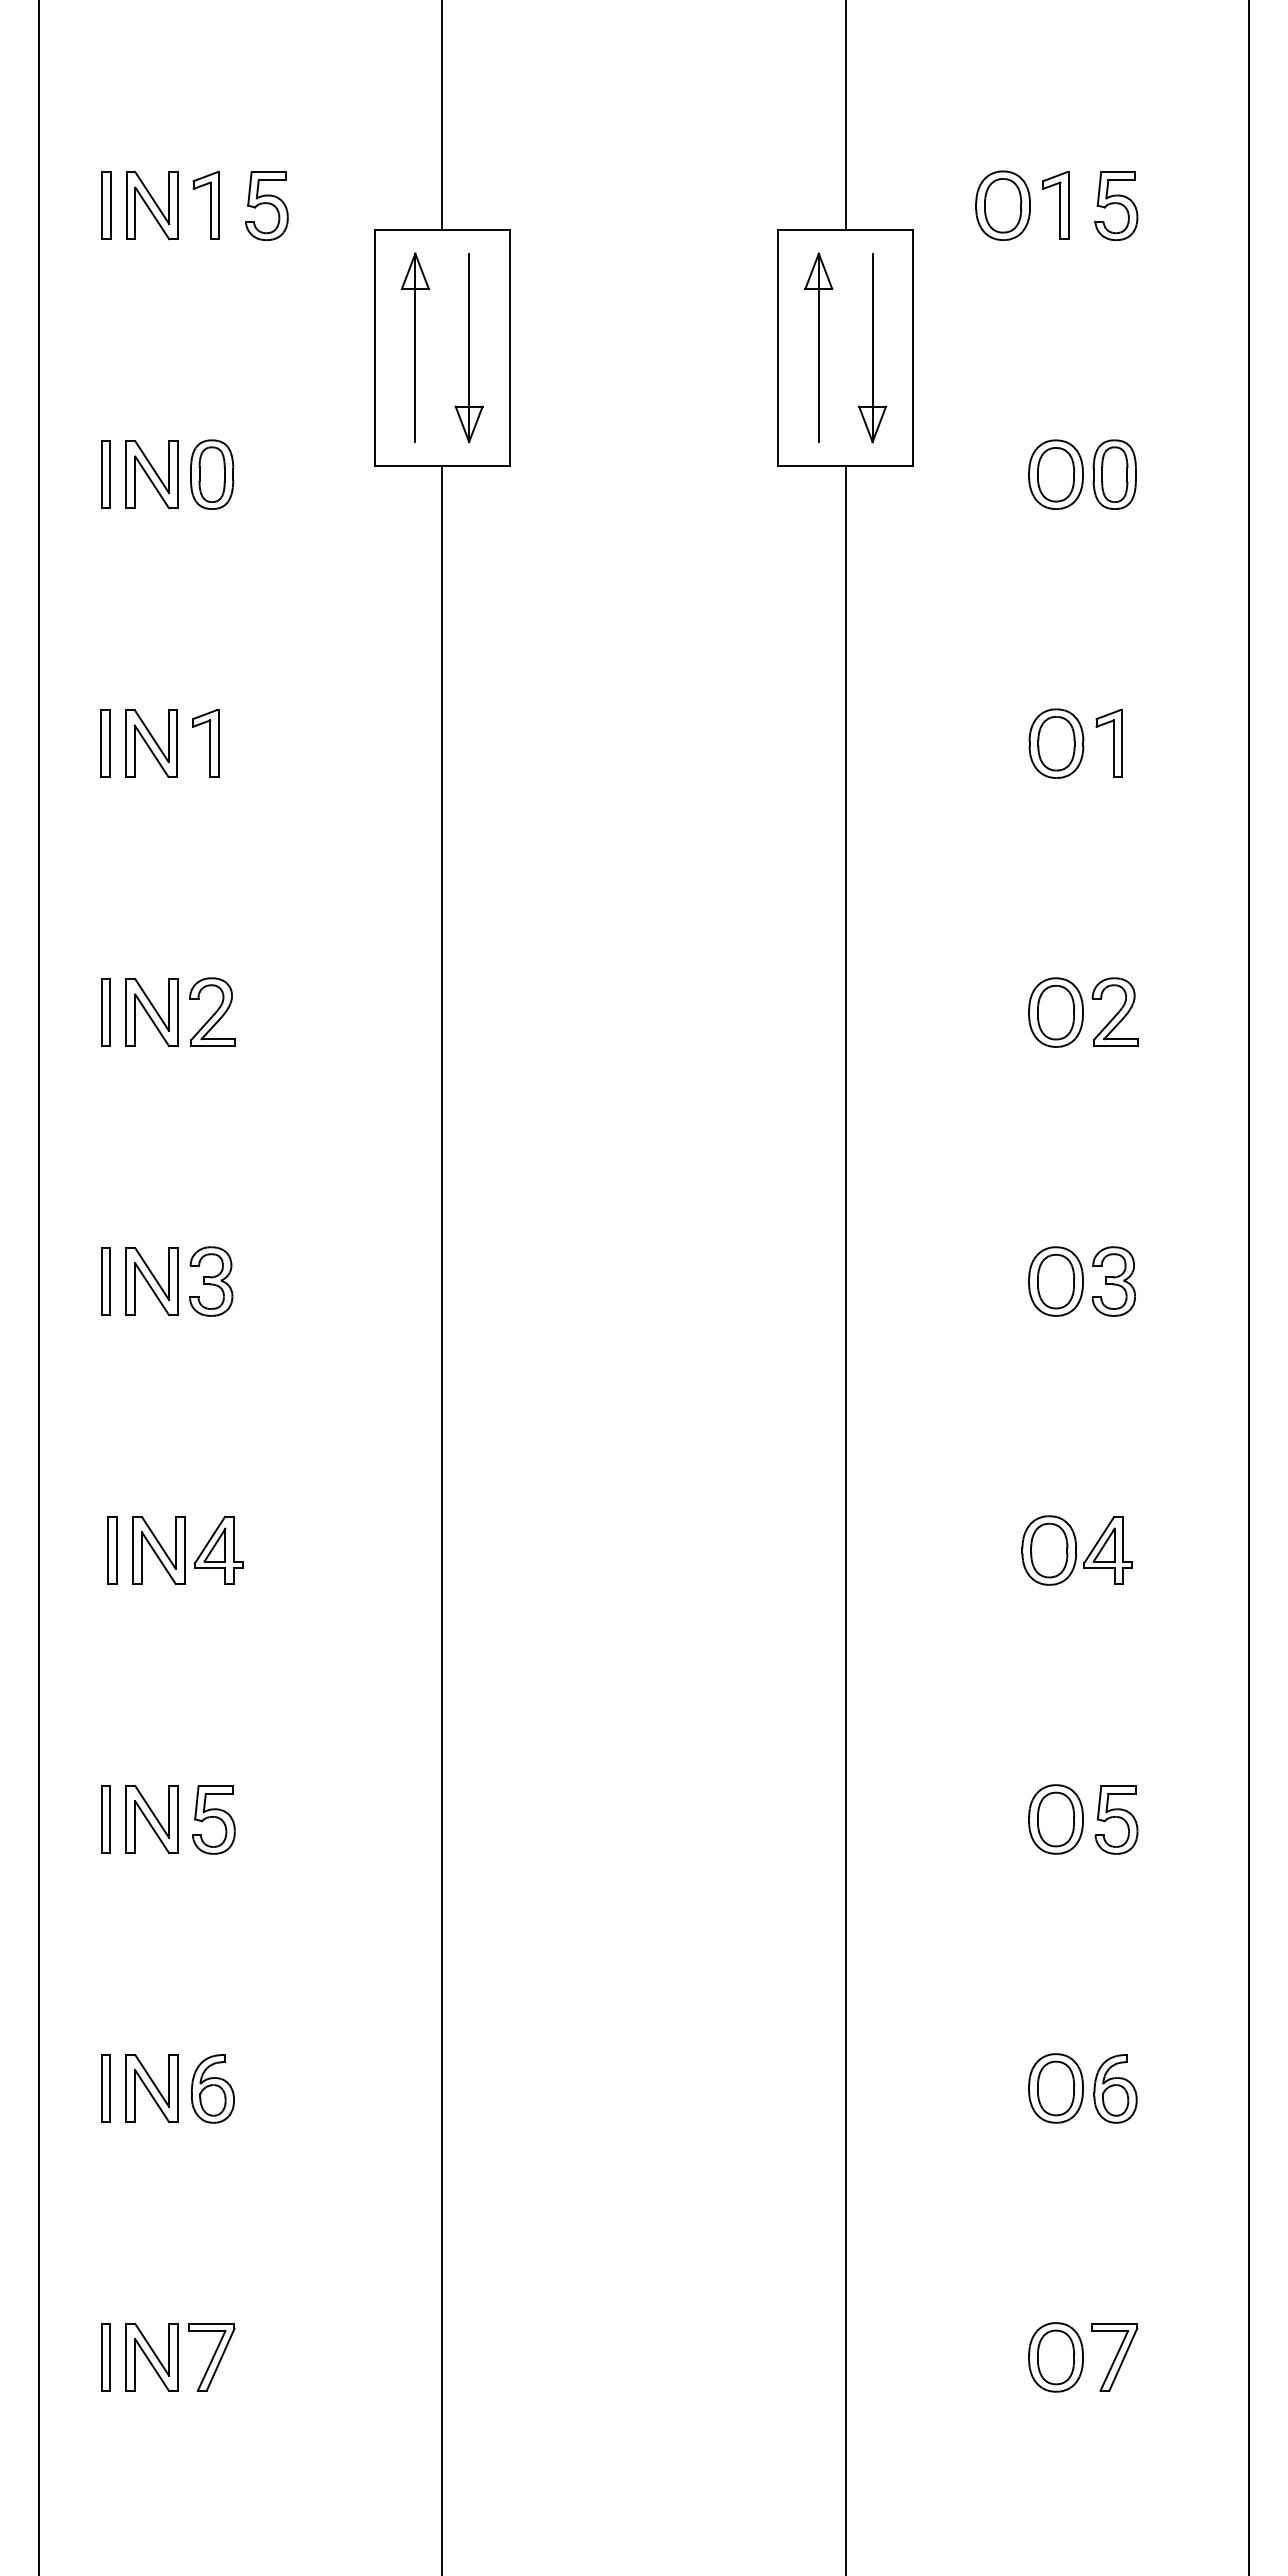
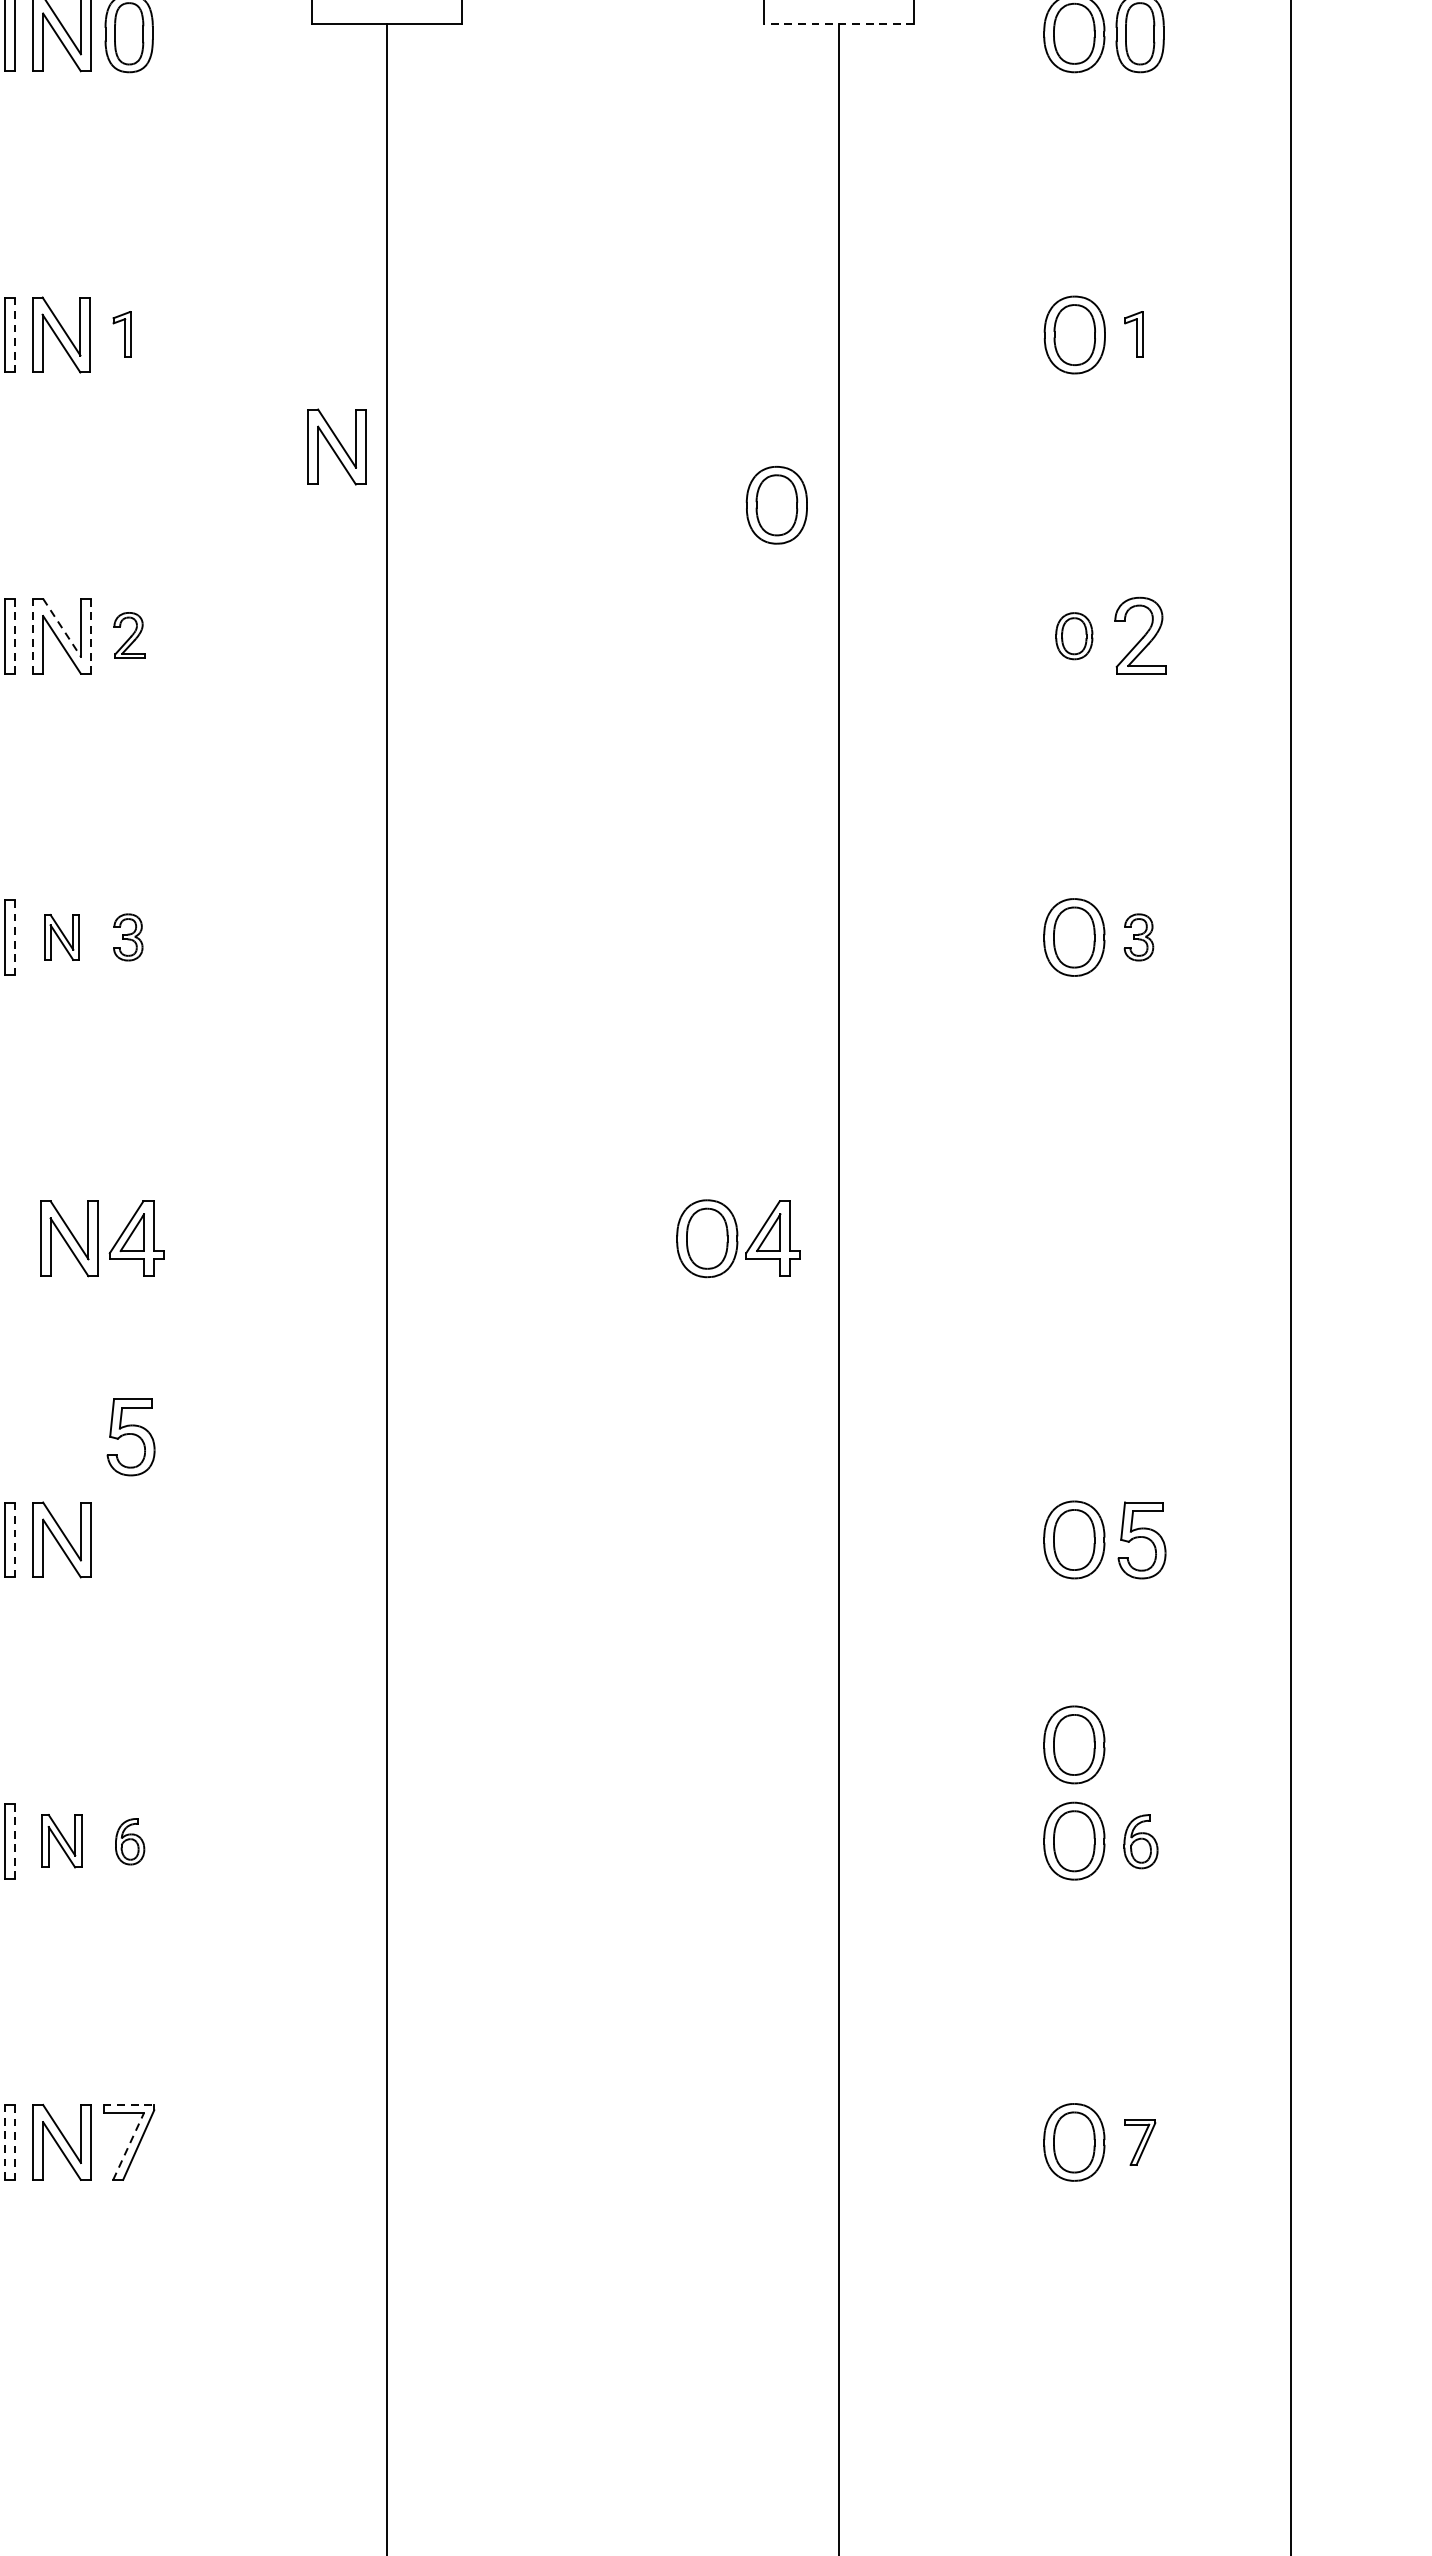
line: (845, 465) -> (838, 23), solid -> dashed
part: (205, 742) -> (121, 333), size x0.6
part: (1108, 742) -> (1133, 333), size x0.6
line: (109, 744) -> (14, 335), solid -> dashed
part: (397, 843) -> (336, 446), added
part: (790, 895) -> (776, 505), added
line: (152, 1005) -> (62, 628), solid -> dashed
part: (212, 1011) -> (129, 634), size x0.6
line: (126, 1012) -> (33, 636), solid -> dashed
part: (1055, 1012) -> (1073, 636), size x0.6
line: (110, 1013) -> (15, 637), solid -> dashed
line: (177, 1013) -> (90, 637), solid -> dashed
part: (151, 1281) -> (61, 937), size x0.6
part: (211, 1281) -> (128, 937), size x0.6
part: (1113, 1281) -> (1138, 937), size x0.6
line: (110, 1282) -> (15, 938), solid -> dashed
part: (112, 1550) -> (17, 1238), removed
part: (1076, 1550) -> (737, 1238), moved
part: (213, 1819) -> (130, 1436), moved
line: (110, 1820) -> (15, 1541), solid -> dashed
part: (1055, 2002) -> (1073, 1744), added
line: (110, 2088) -> (15, 1841), solid -> dashed
part: (151, 2088) -> (61, 1841), size x0.7
part: (212, 2088) -> (129, 1841), size x0.6
part: (1115, 2088) -> (1140, 1841), size x0.7
line: (211, 2323) -> (128, 2104), solid -> dashed
line: (101, 2356) -> (5, 2141), solid -> dashed
line: (110, 2357) -> (15, 2142), solid -> dashed
part: (1114, 2357) -> (1139, 2142), size x0.6
line: (211, 2360) -> (128, 2145), solid -> dashed

